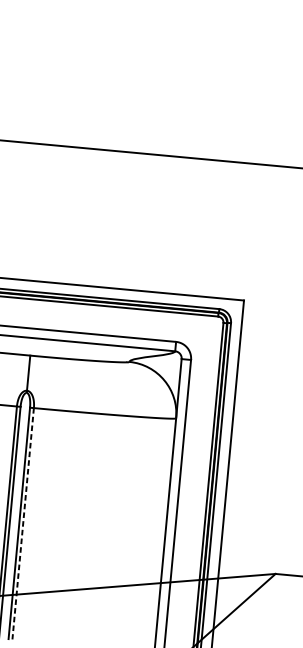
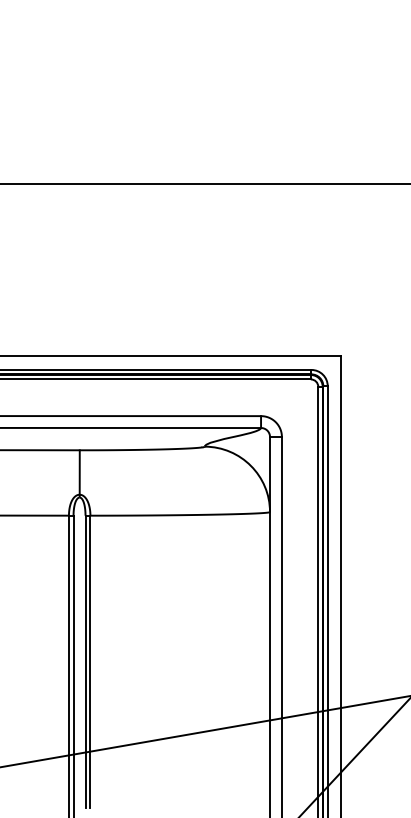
line: (23, 524) -> (90, 662), dashed -> solid

